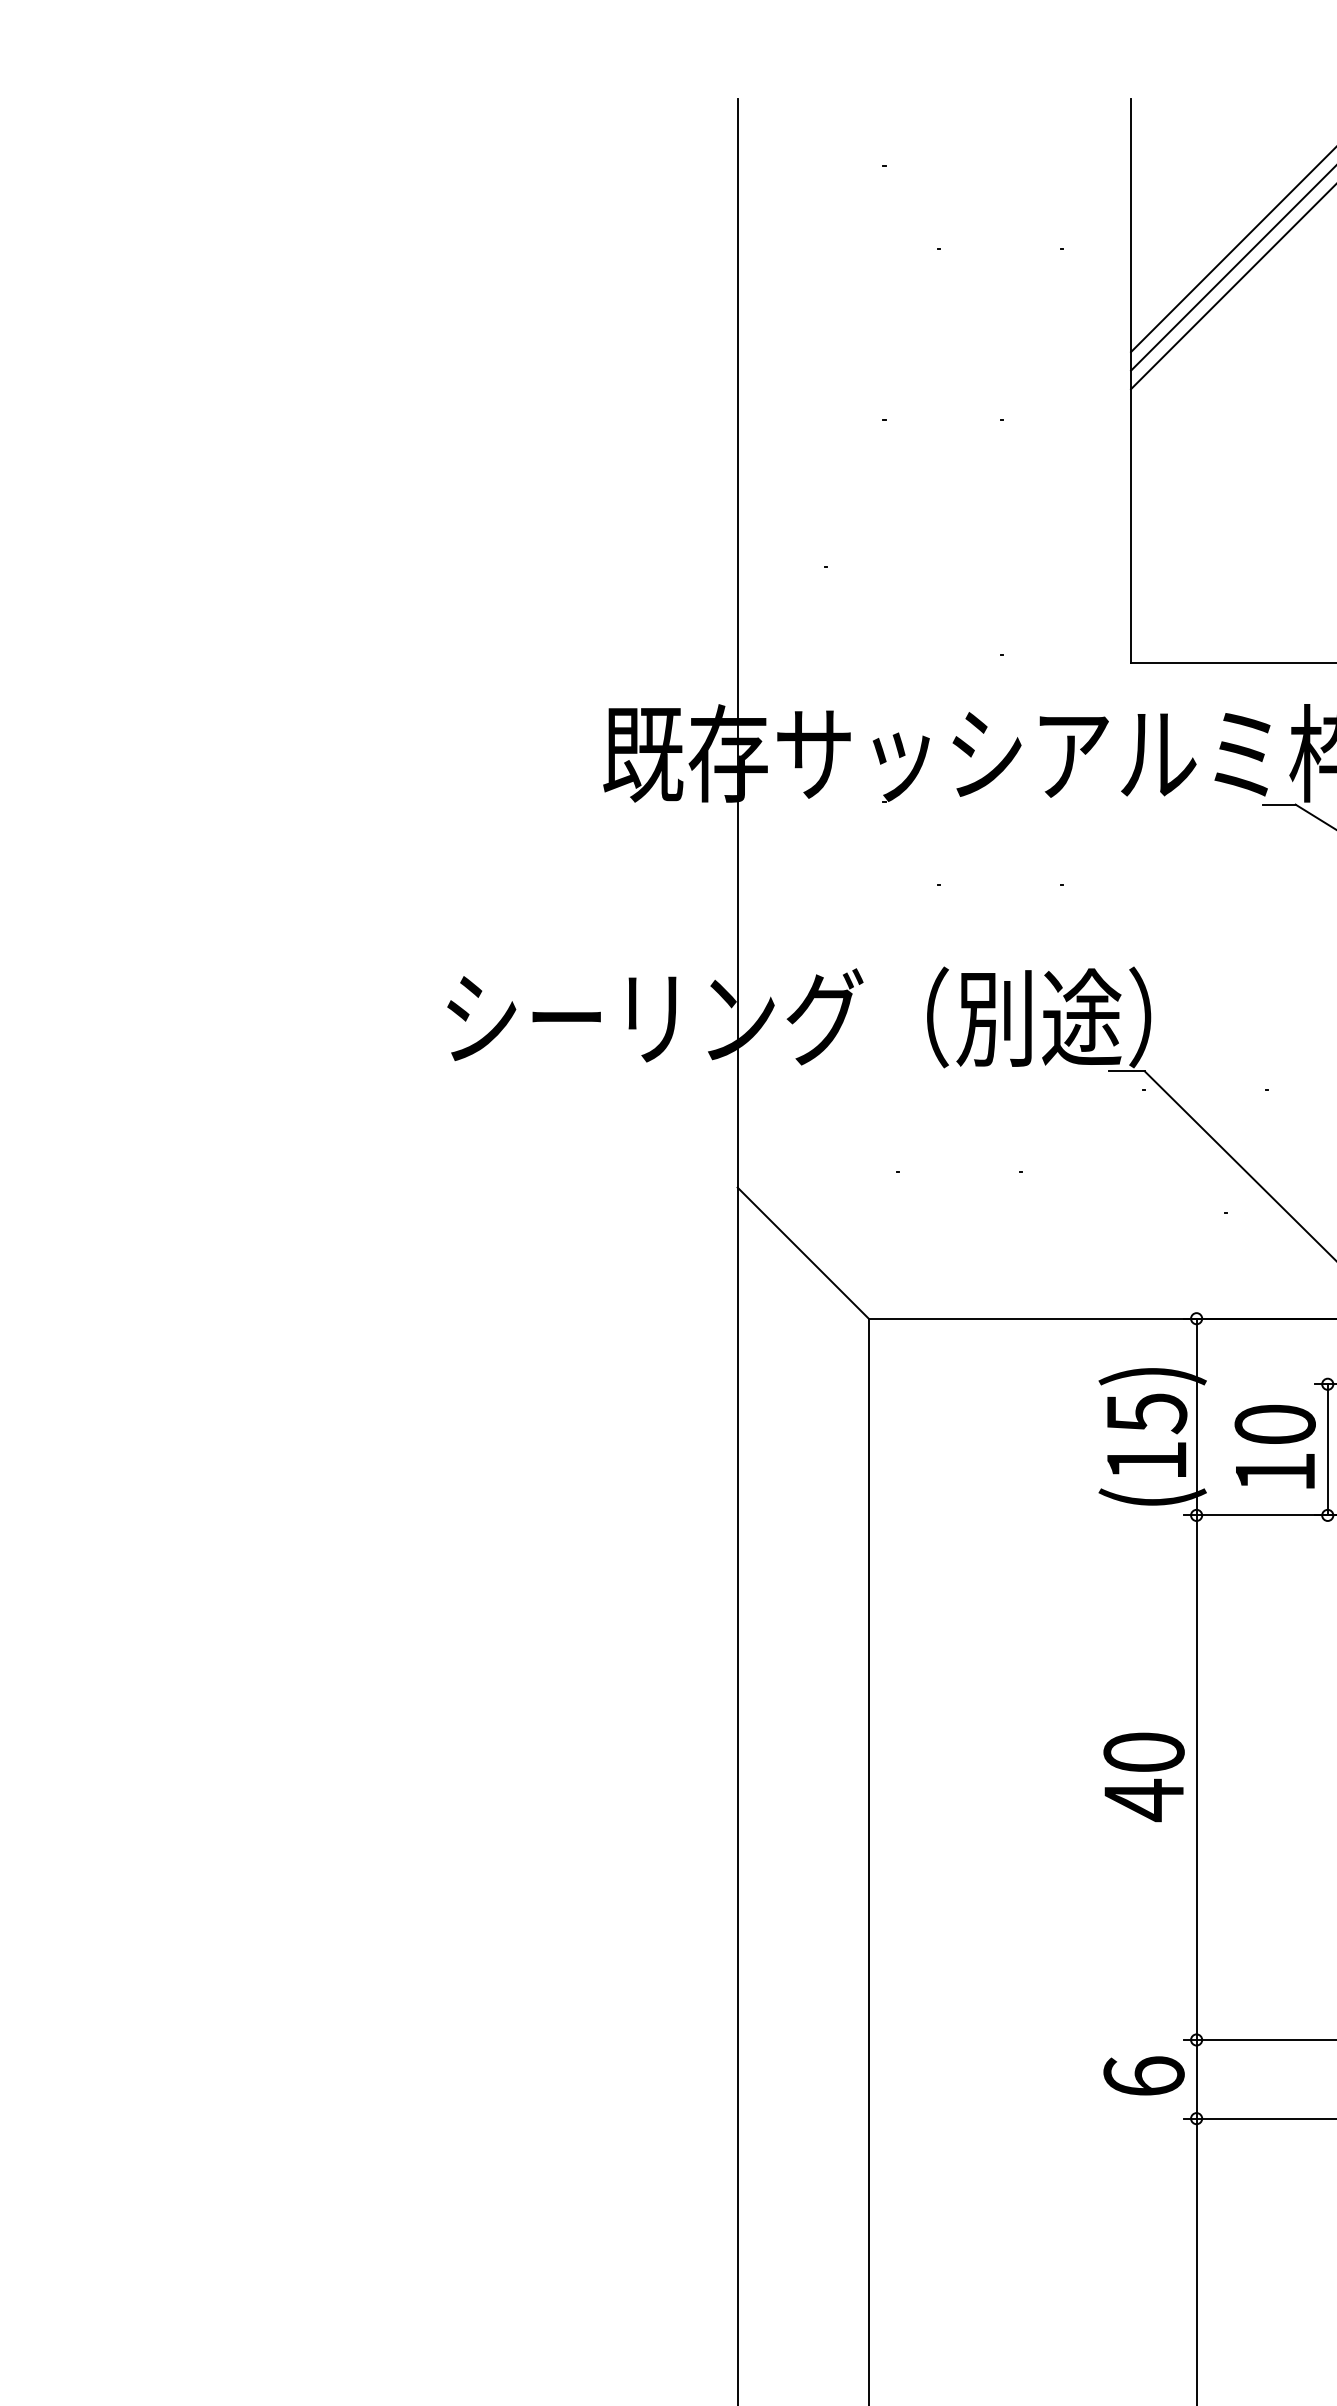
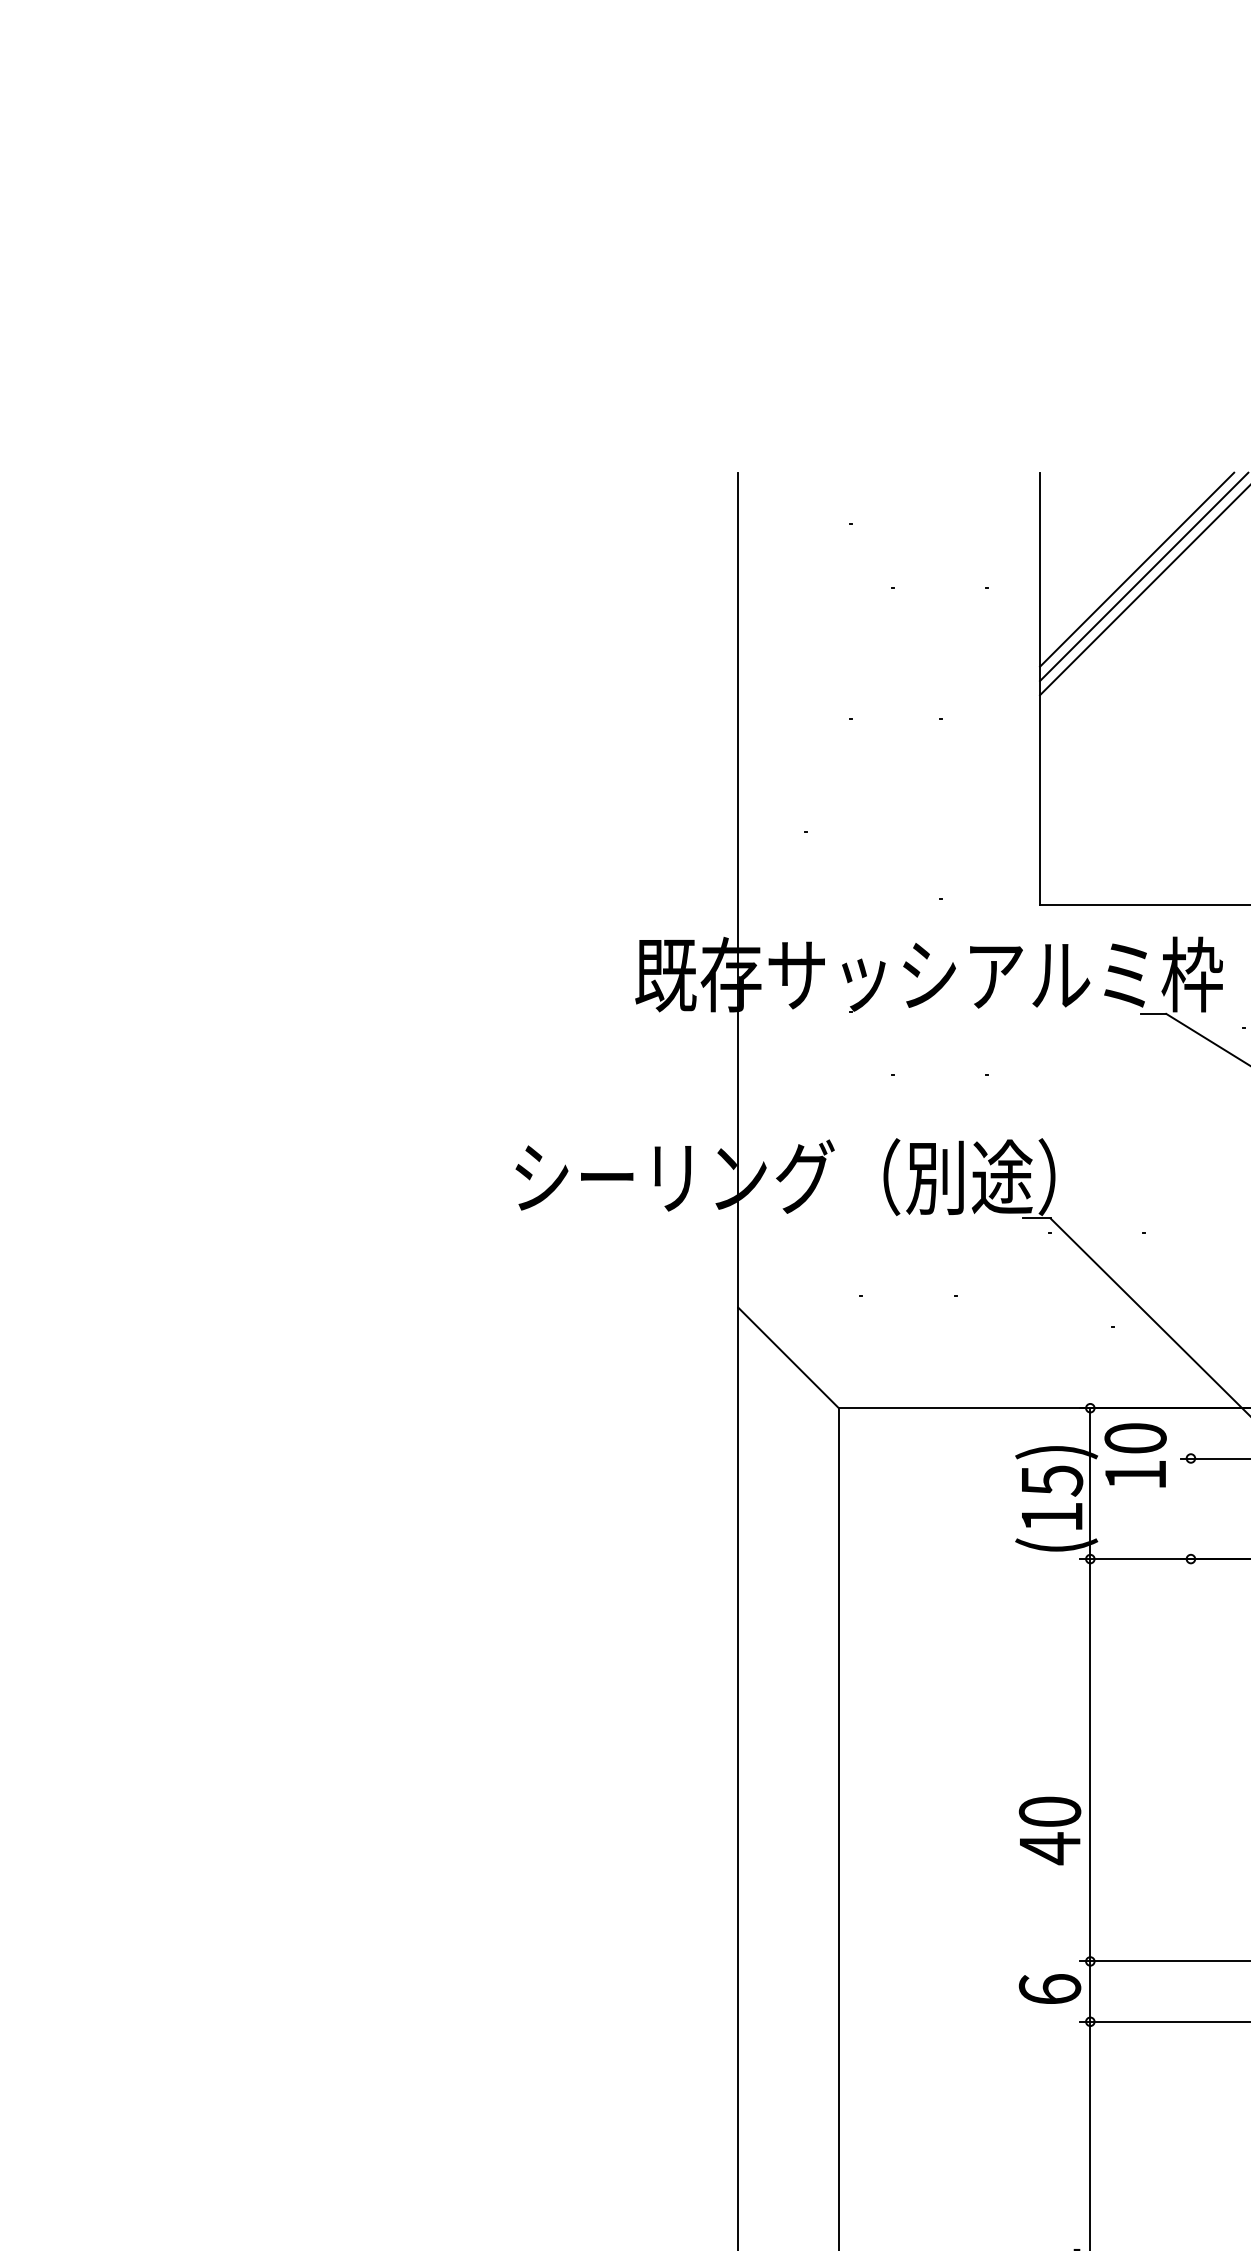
text: (1275, 1446) -> (1135, 1455), moved
line: (1327, 1449) -> (1190, 1508), removed
text: (1143, 1776) -> (1049, 1830), moved

